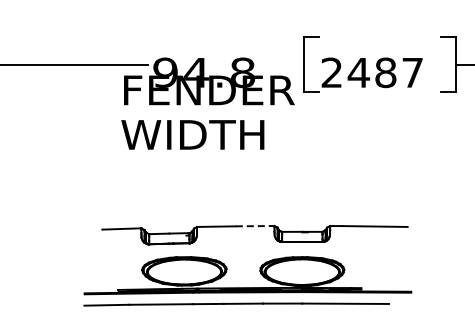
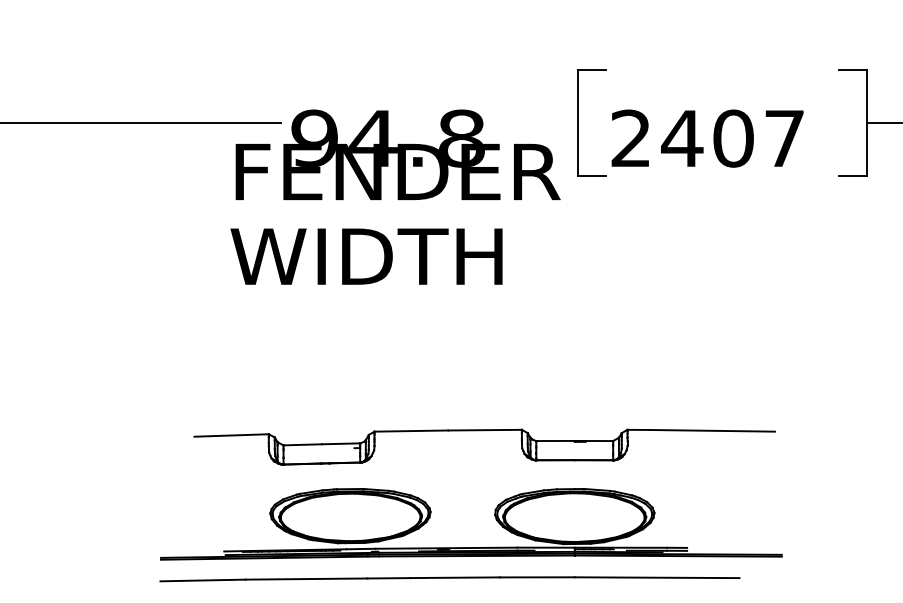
text: (385, 72) -> (732, 137), 2487 -> 2407
line: (255, 226) -> (485, 430), dashed -> solid

